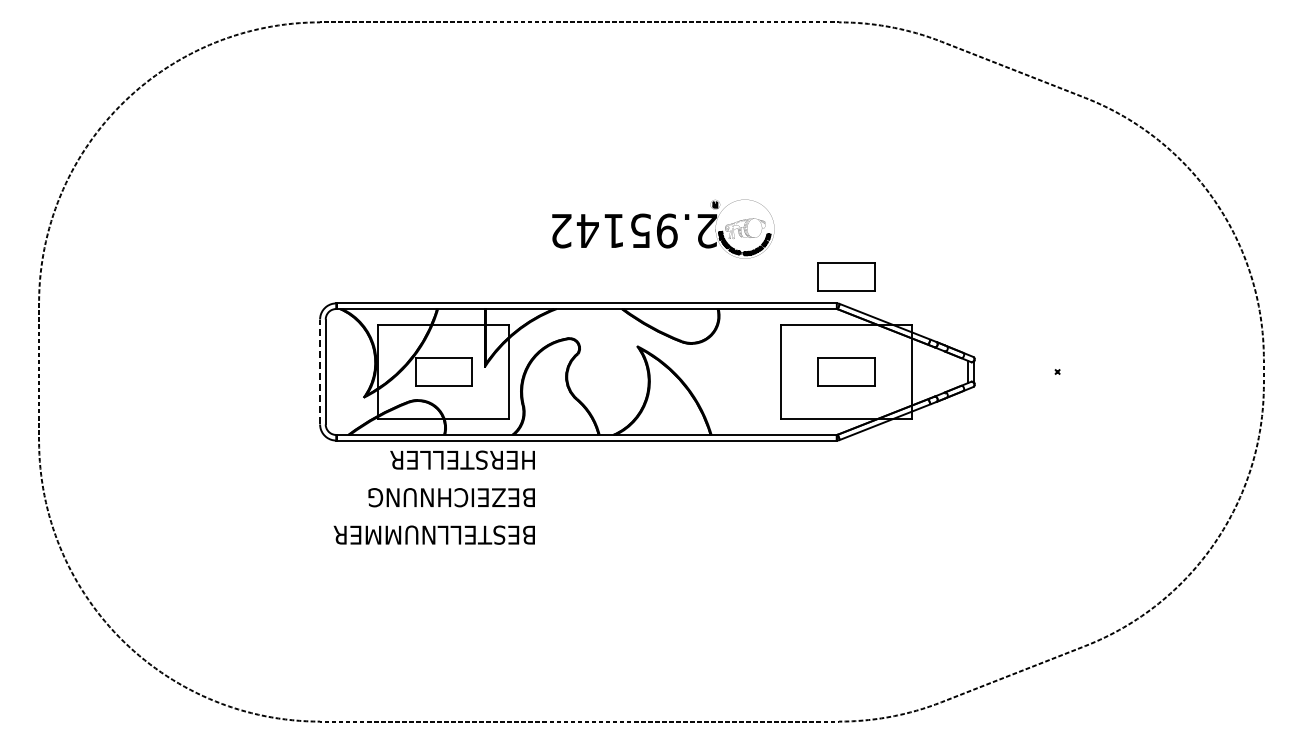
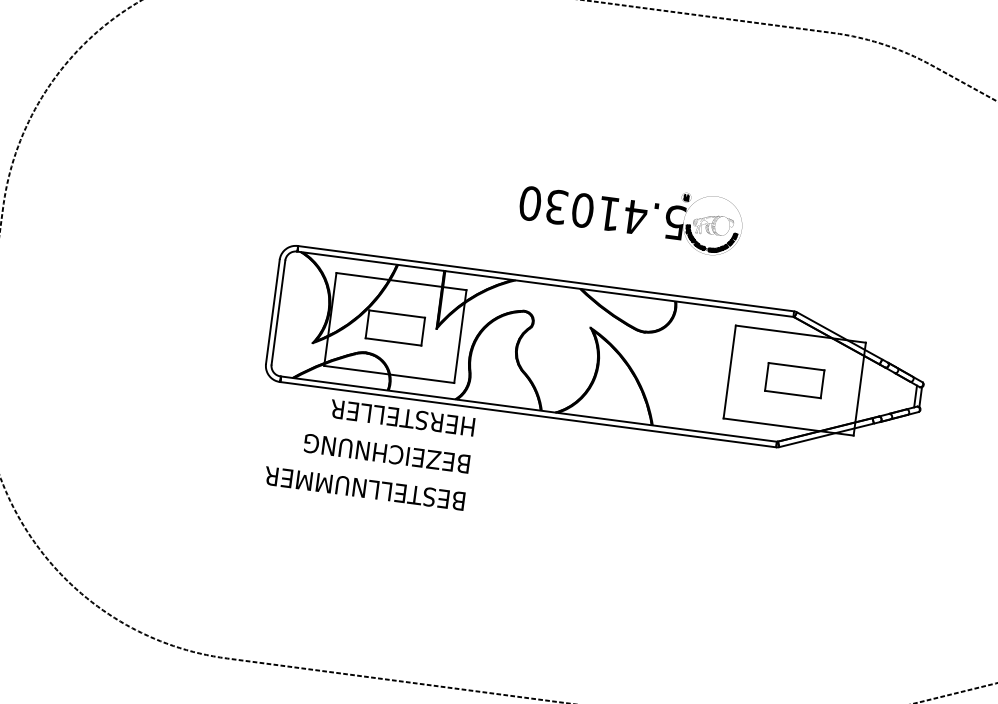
text: (633, 230) -> (602, 212), 2.95142 -> 5.41030
part: (846, 276) -> (807, 285), removed
line: (320, 371) -> (273, 311), dashed -> solid

